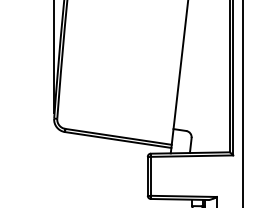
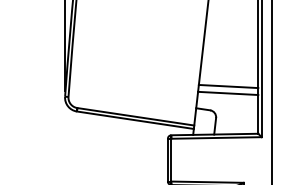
line: (202, 108) -> (228, 85), added
line: (202, 115) -> (228, 93), added

